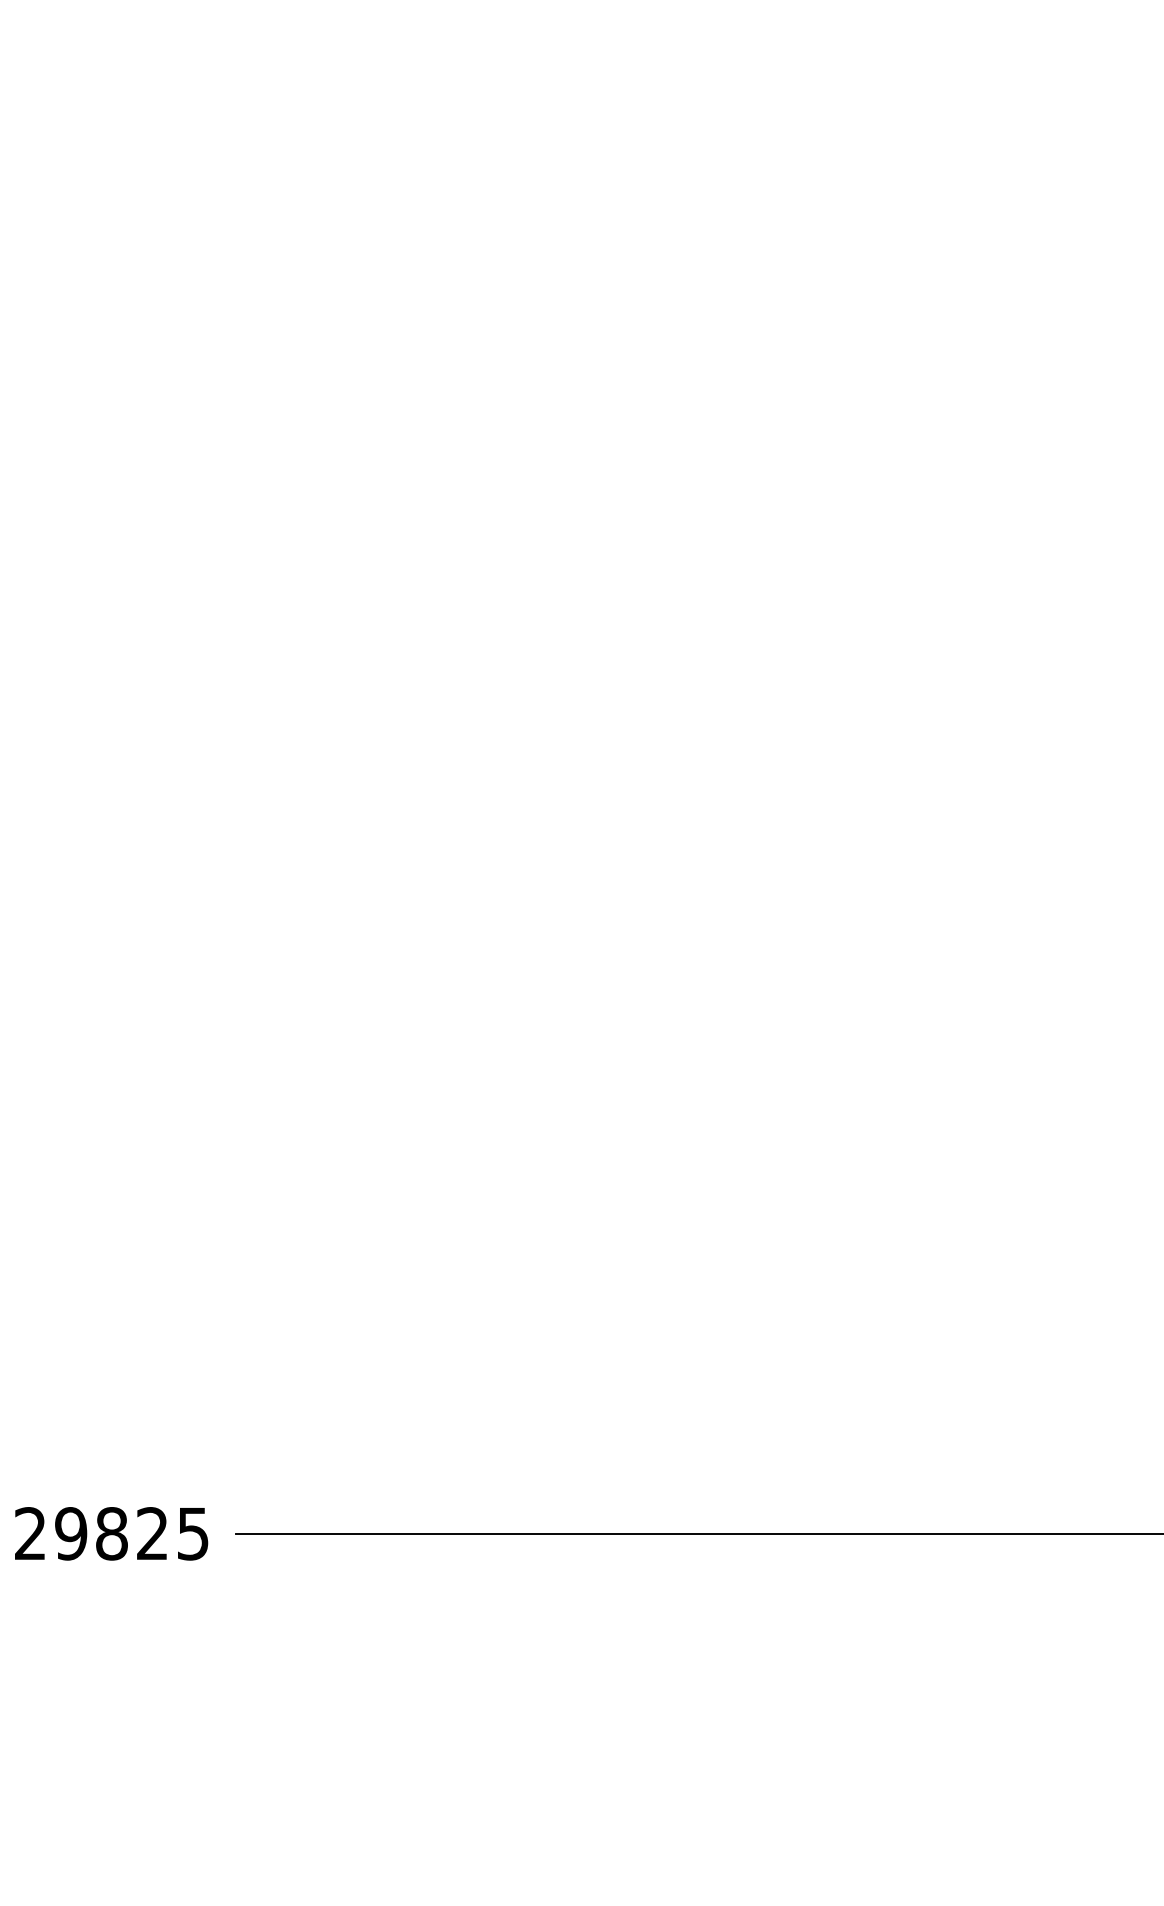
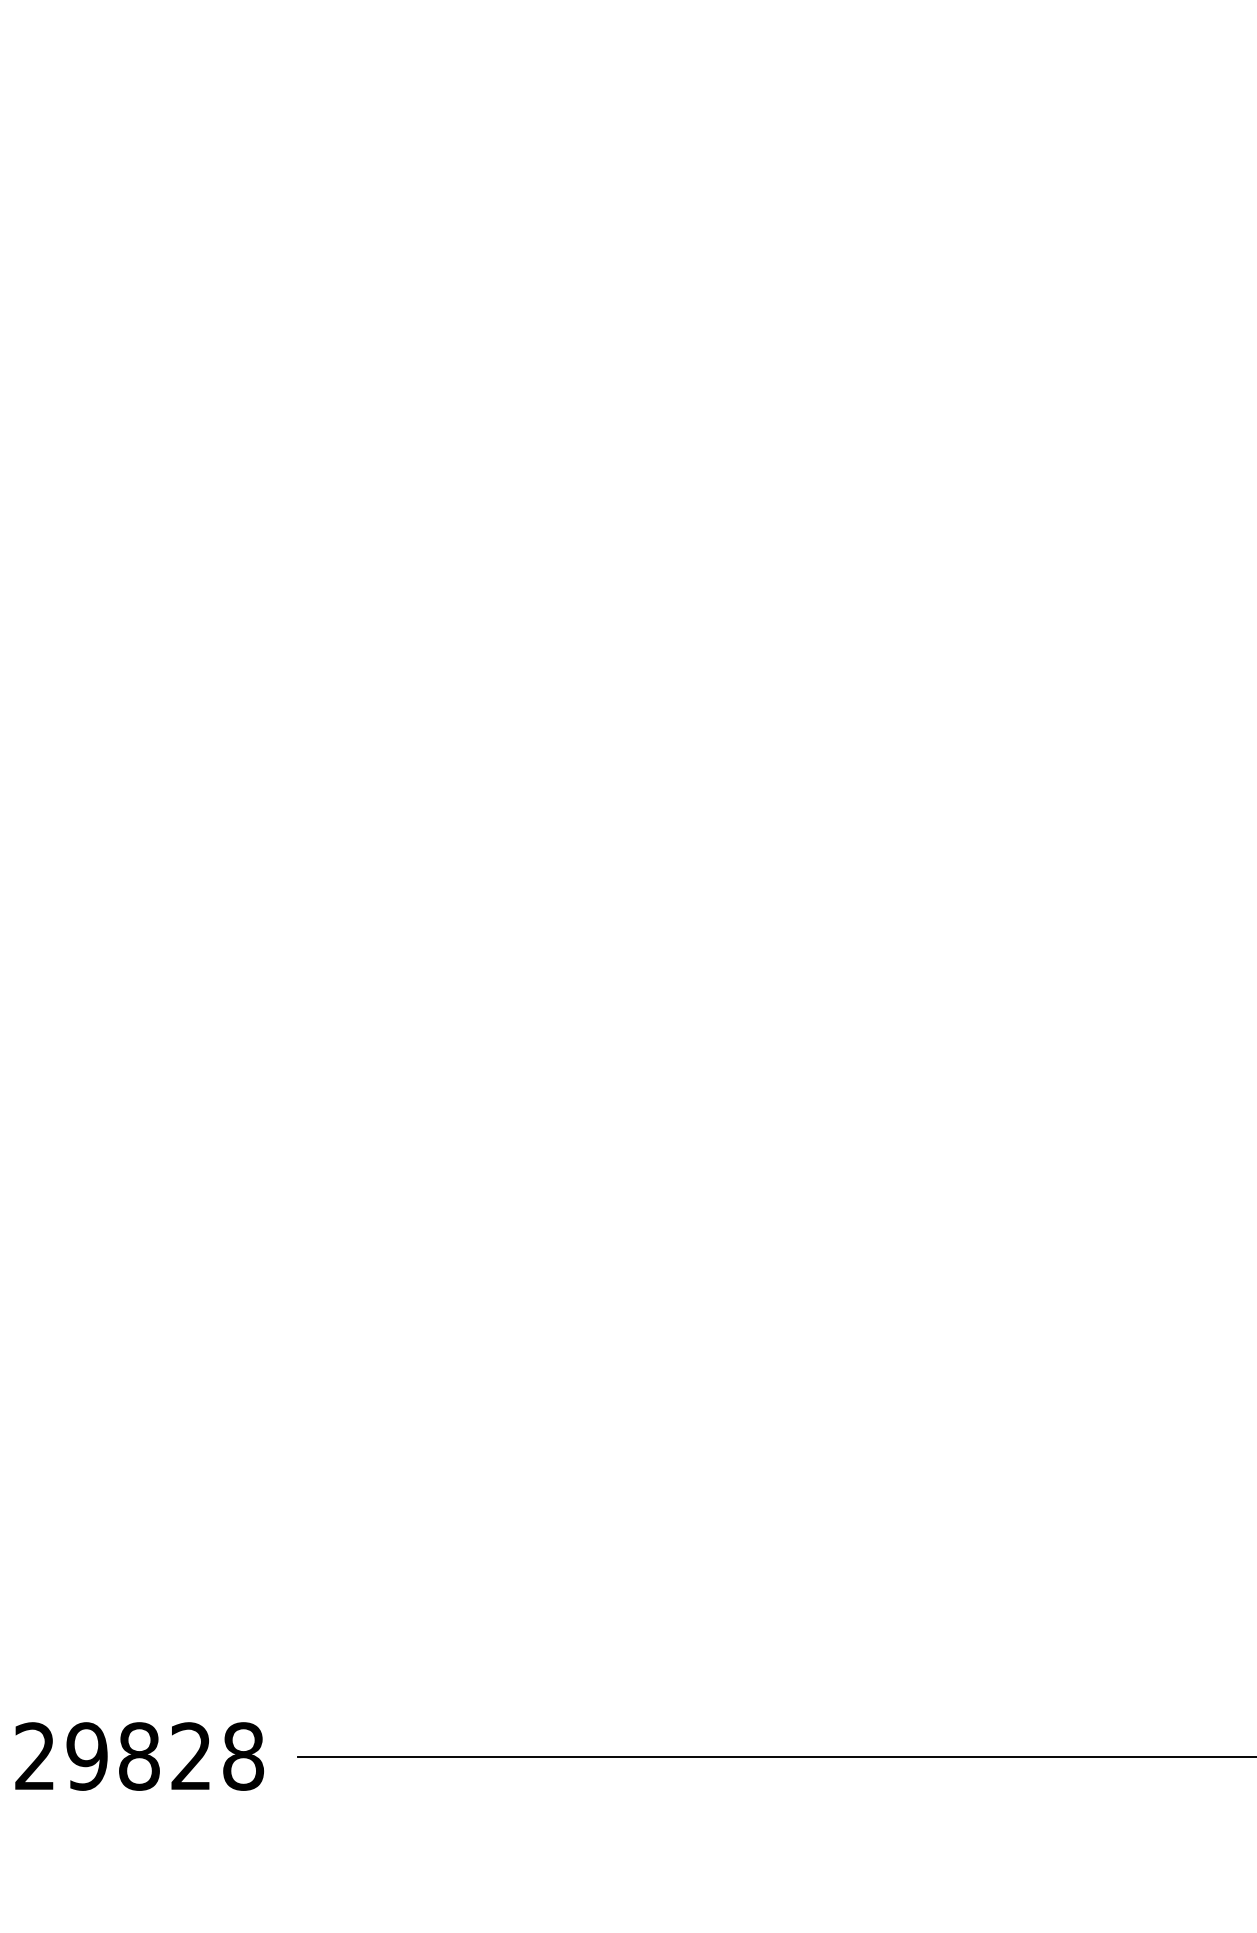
text: (193, 1533) -> (243, 1756), 29825 -> 29828

